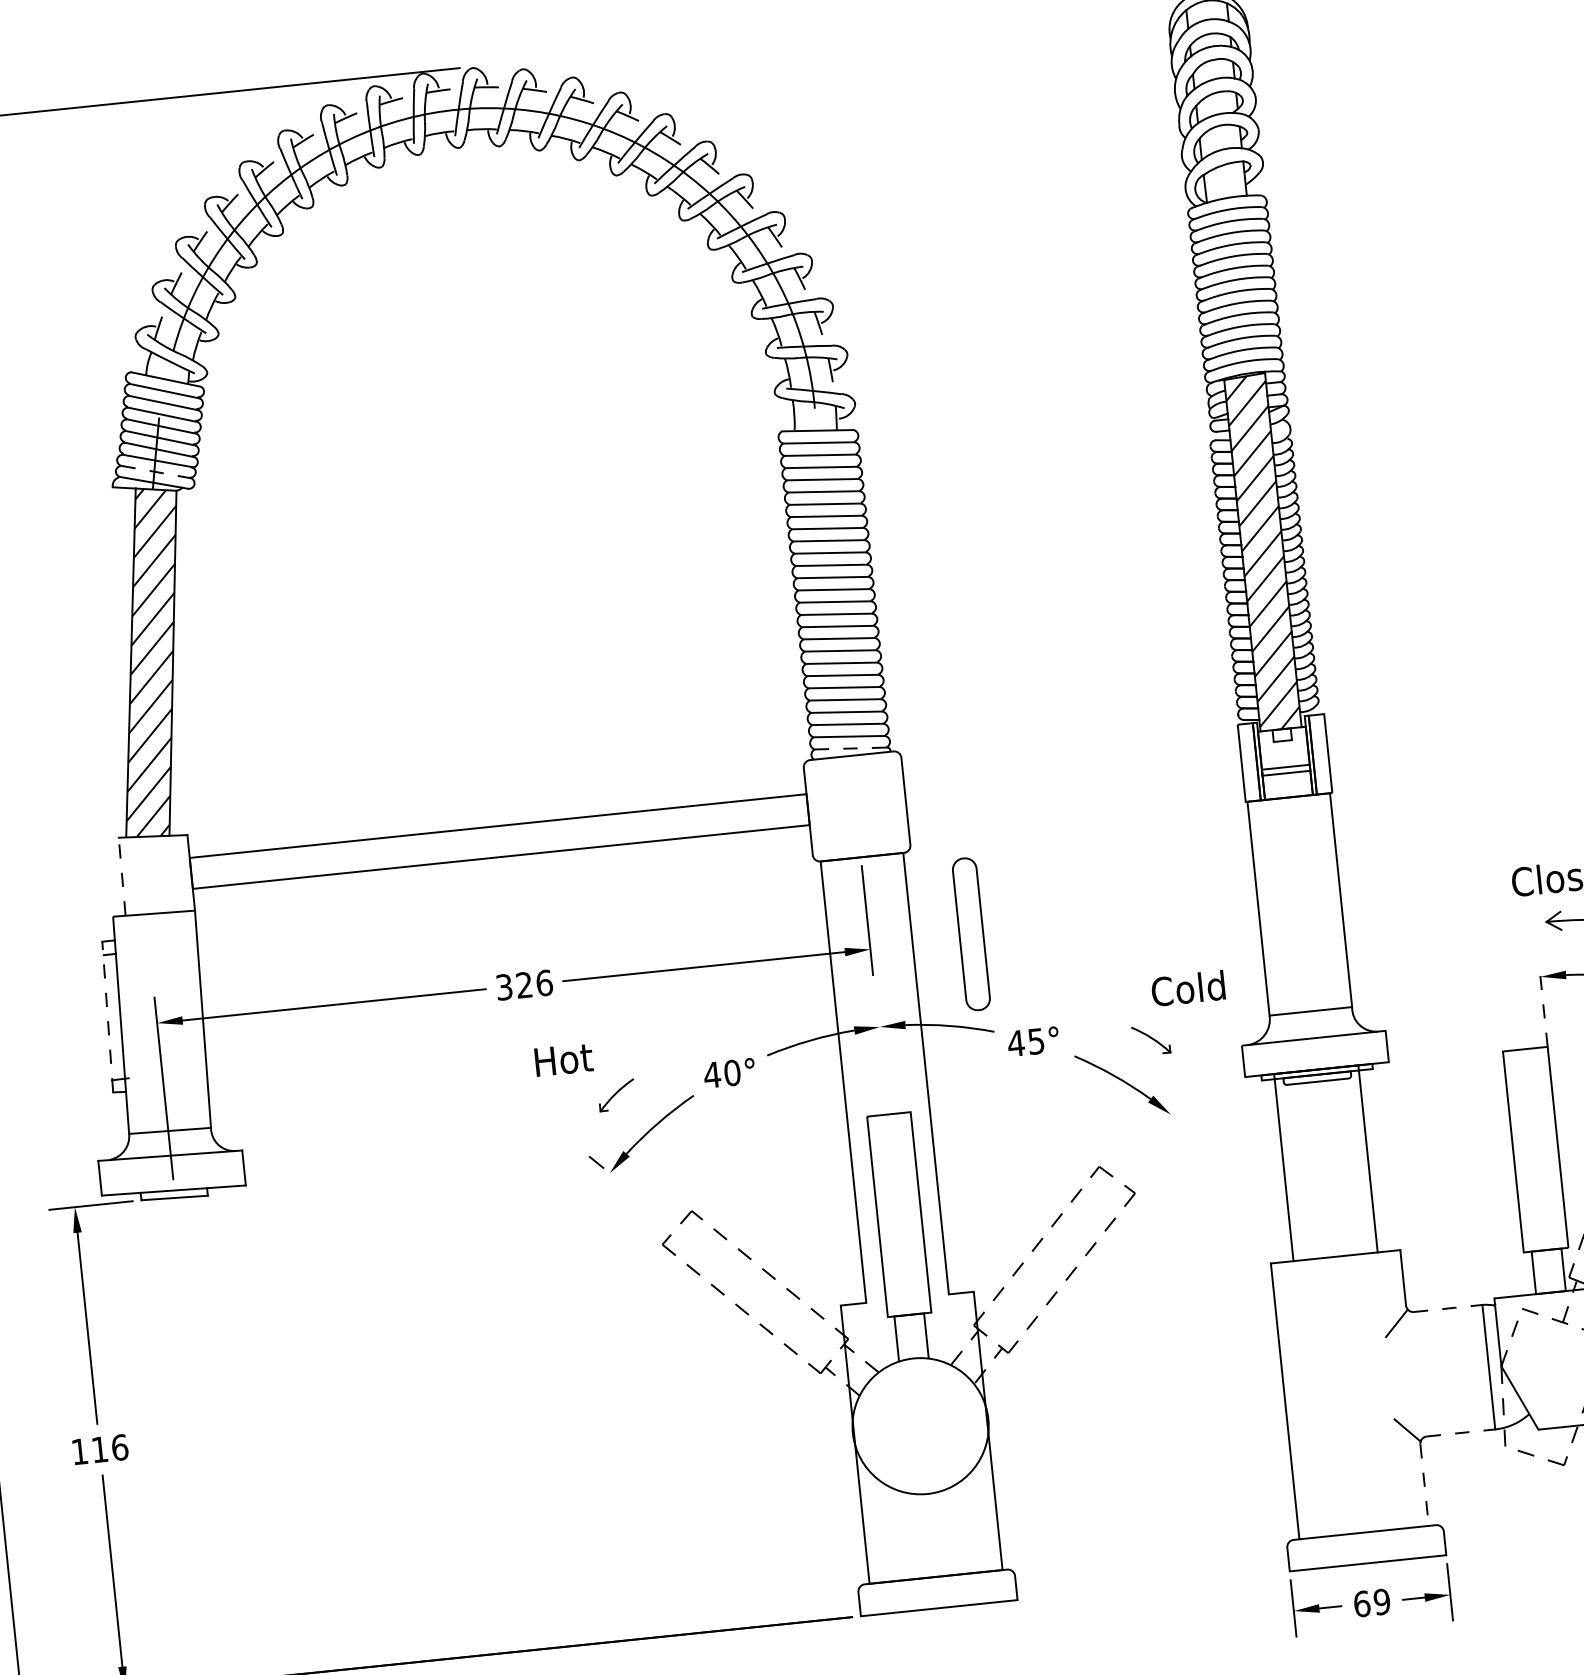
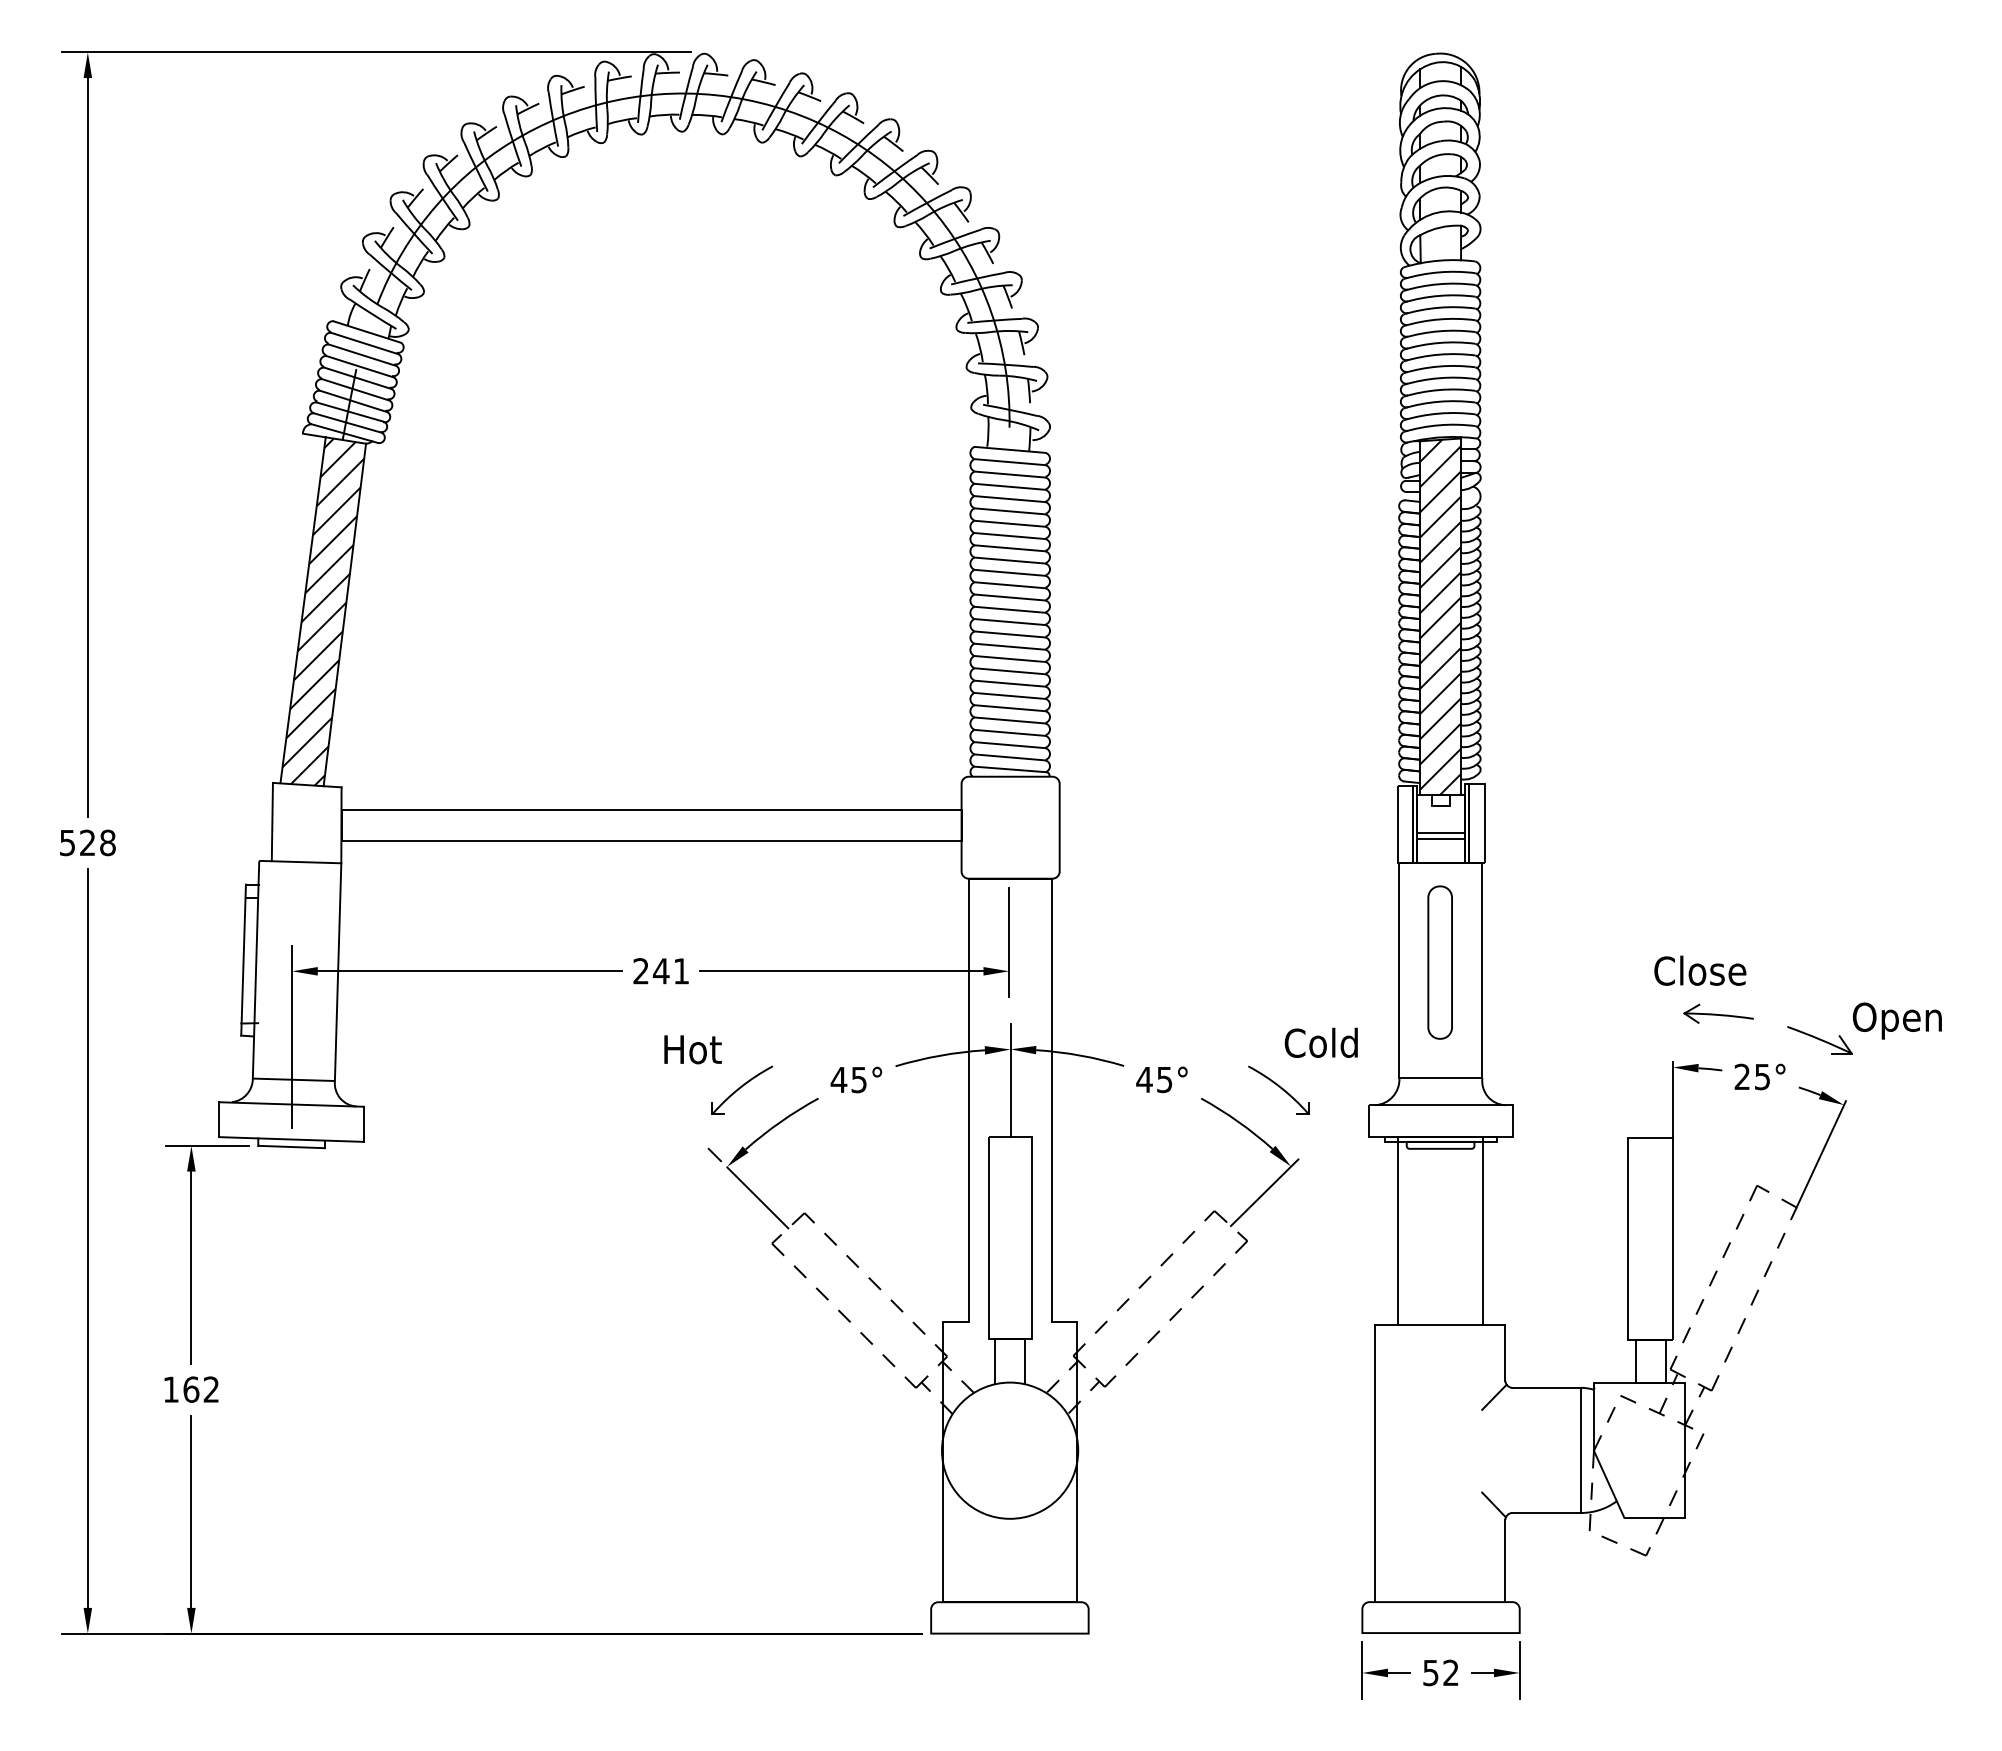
line: (156, 472) -> (348, 423), dashed -> solid
line: (851, 748) -> (1010, 769), dashed -> solid
line: (122, 876) -> (272, 821), dashed -> solid
part: (970, 934) -> (1439, 962), moved
text: (524, 985) -> (661, 971), 326 -> 241
line: (1543, 1008) -> (1672, 1099), dashed -> solid
line: (107, 1017) -> (243, 960), dashed -> solid
part: (1150, 1039) -> (1278, 1089), size x1.67
line: (882, 1057) -> (1010, 1080), added
text: (732, 1072) -> (859, 1079), 40° -> 45°
part: (616, 1094) -> (741, 1089), size x1.67
line: (1147, 1143) -> (1264, 1192), added
line: (643, 1200) -> (757, 1197), added
line: (1448, 1308) -> (1547, 1387), dashed -> solid
line: (1461, 1432) -> (1547, 1512), dashed -> solid
text: (110, 1448) -> (201, 1389), 116 -> 162
line: (1424, 1485) -> (1505, 1561), dashed -> solid
text: (1371, 1602) -> (1440, 1672), 69 -> 52

